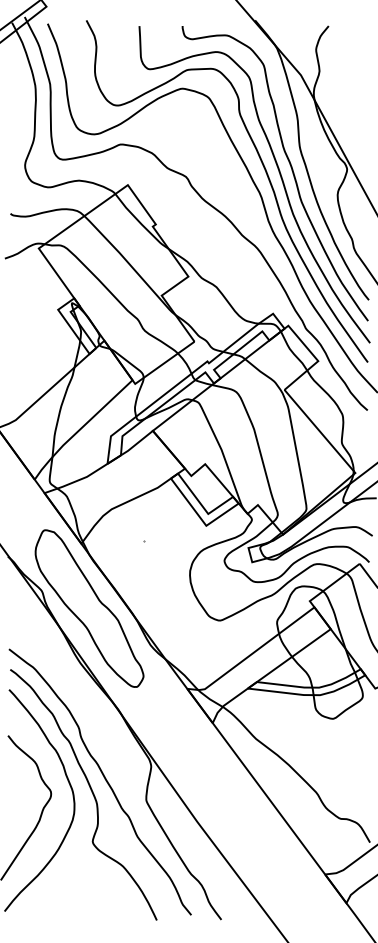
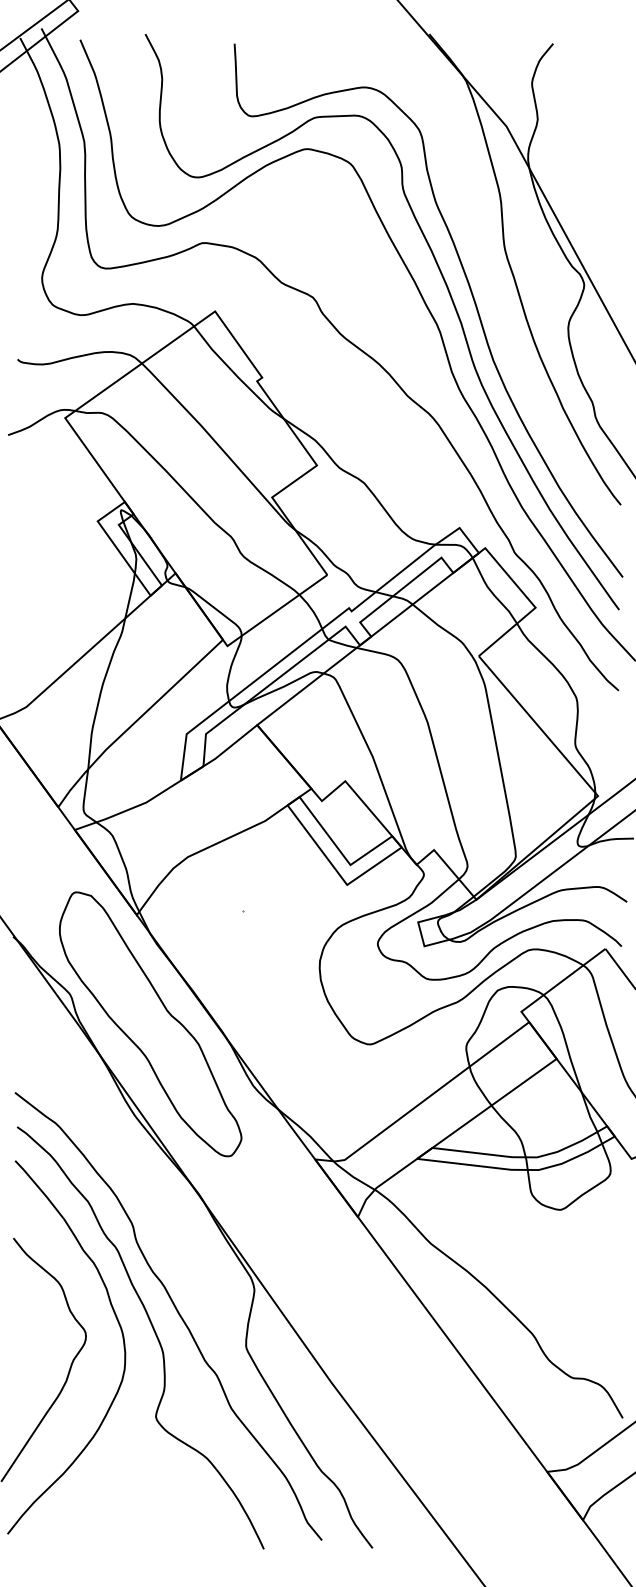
curve: (290, 167) -> (488, 281), removed

